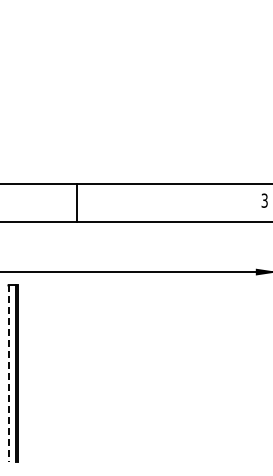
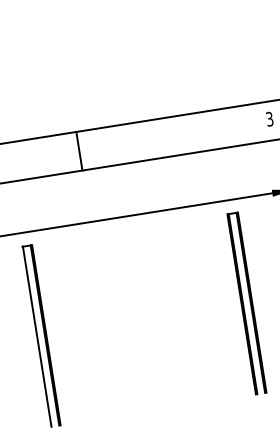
part: (214, 373) -> (246, 303), added
line: (8, 374) -> (36, 337), dashed -> solid

